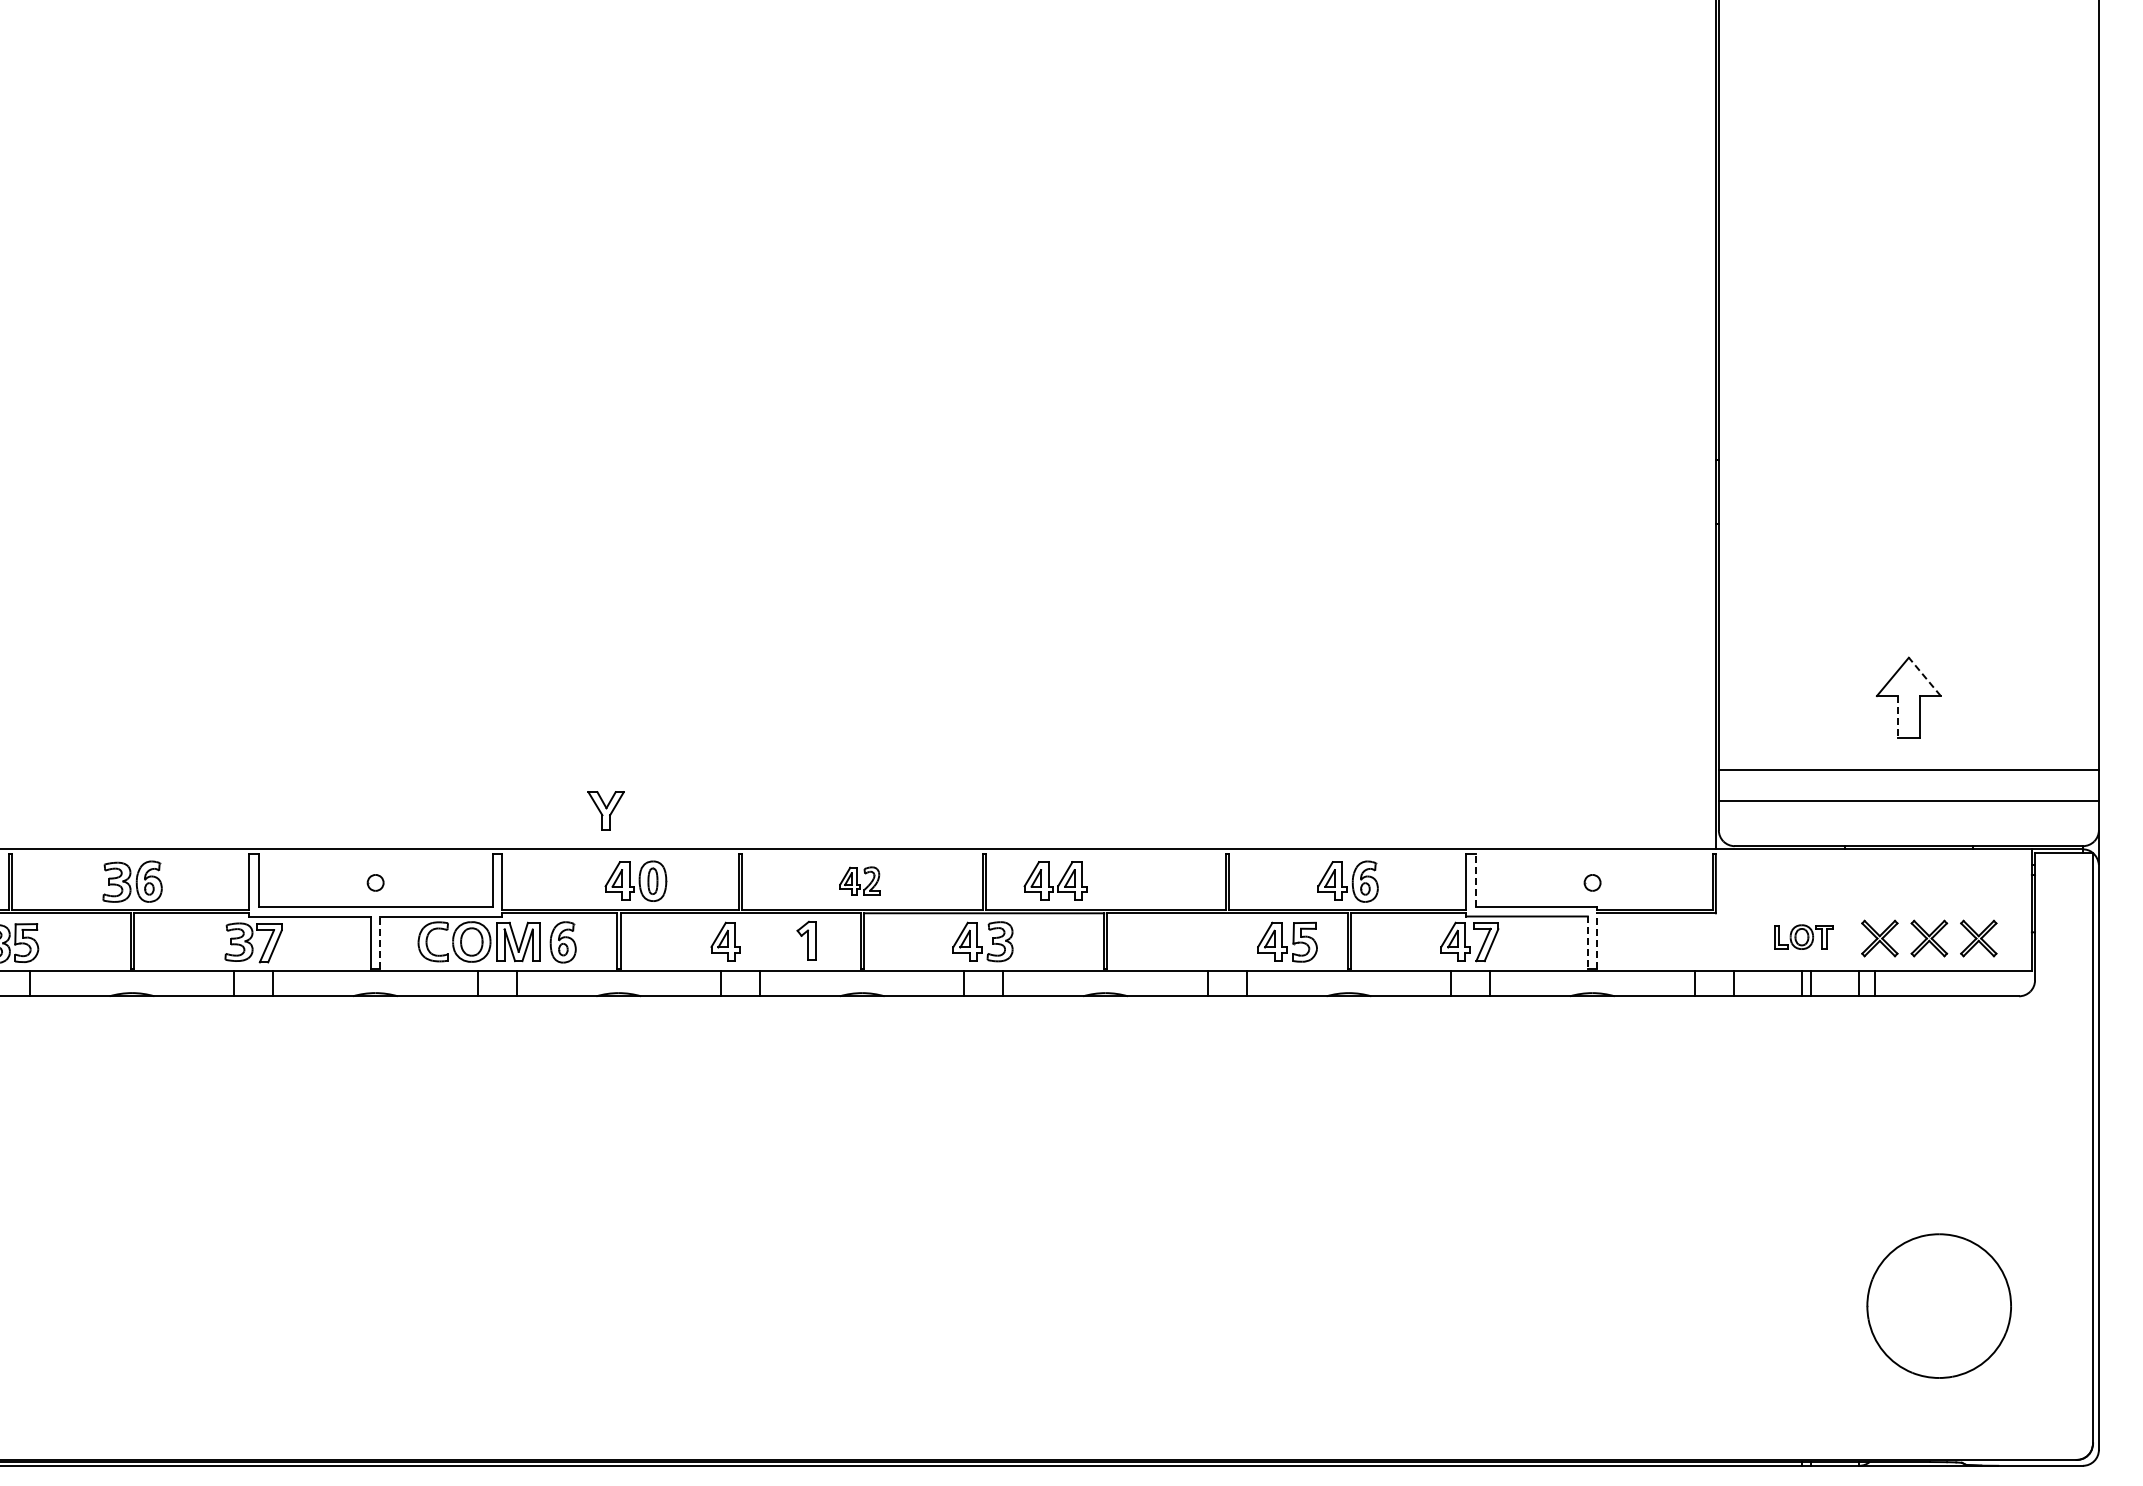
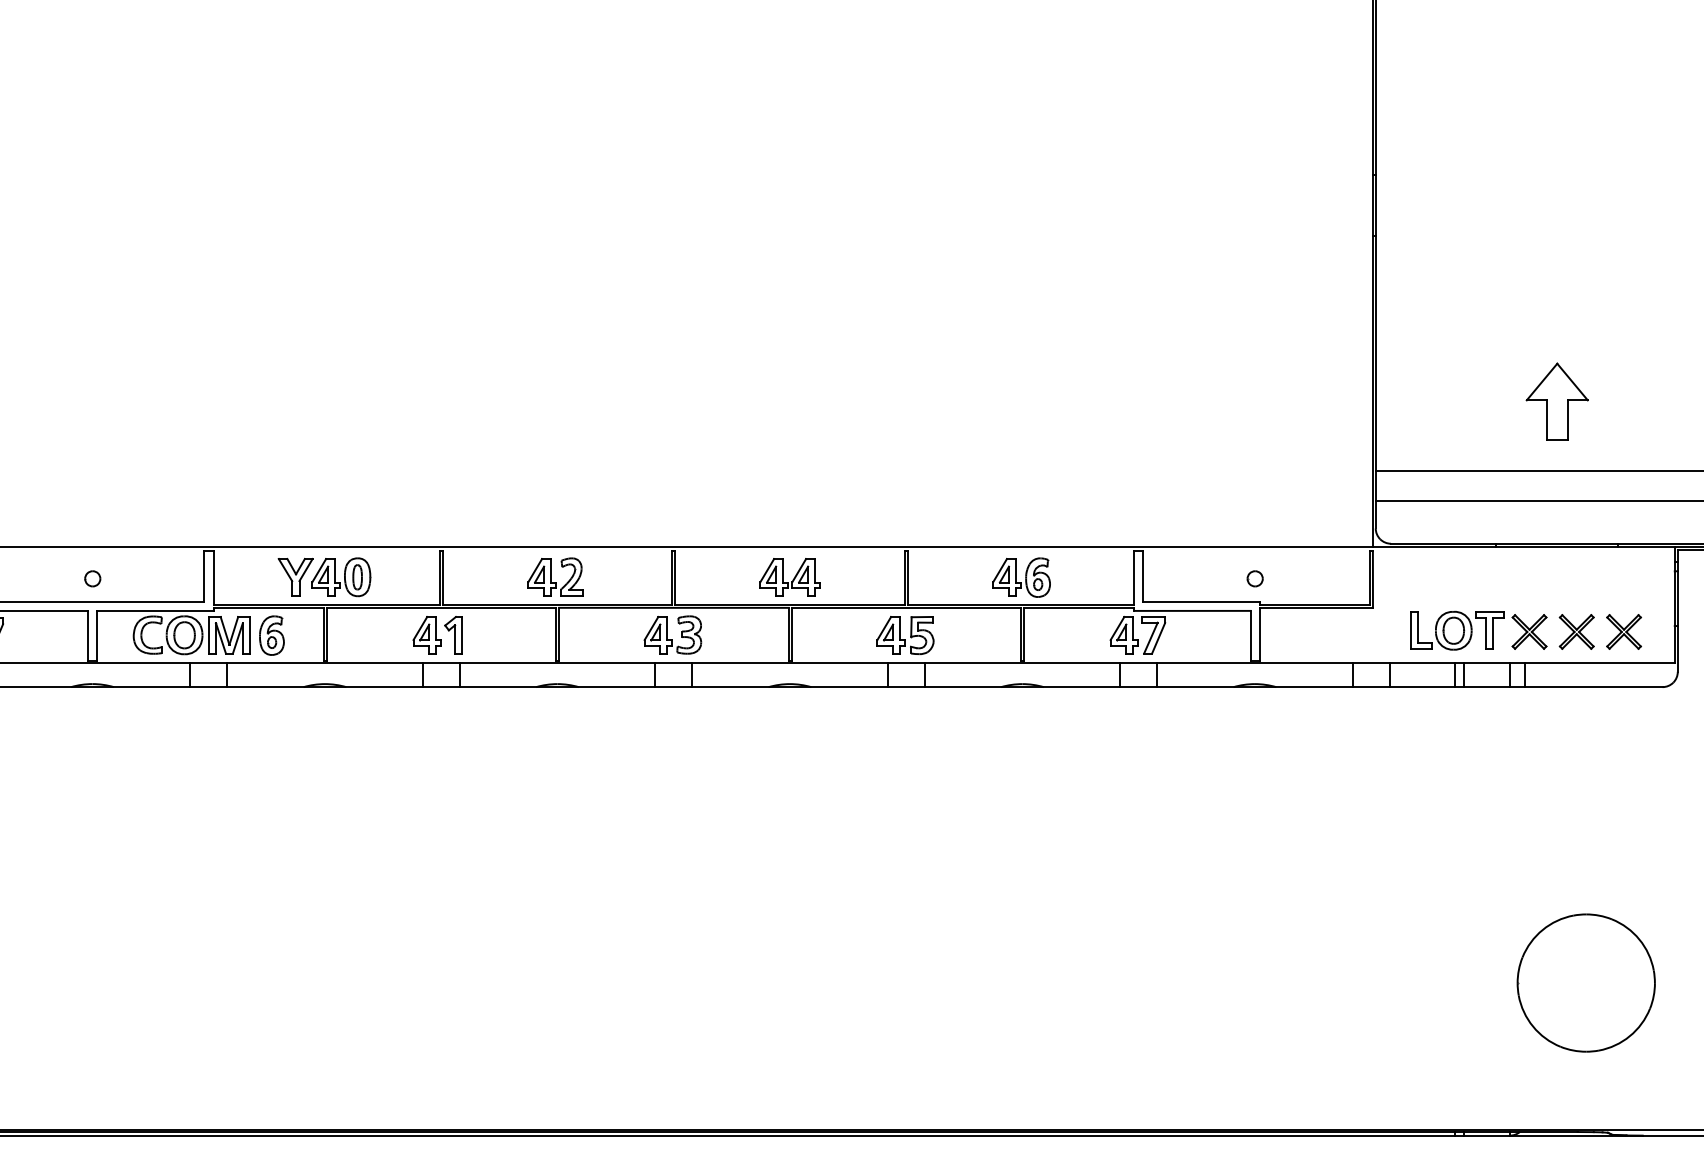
line: (1924, 676) -> (1572, 381), dashed -> solid
line: (1897, 716) -> (1546, 419), dashed -> solid
part: (605, 810) -> (295, 576), moved
part: (859, 880) -> (554, 576), size x1.43
part: (1055, 880) -> (789, 576), moved
line: (1475, 880) -> (1143, 576), dashed -> solid
part: (1803, 936) -> (1456, 630), size x1.67
part: (806, 940) -> (453, 634), moved
part: (1287, 941) -> (905, 634), moved
line: (1597, 941) -> (1259, 634), dashed -> solid
line: (380, 942) -> (97, 635), dashed -> solid
line: (1587, 943) -> (1250, 636), dashed -> solid

